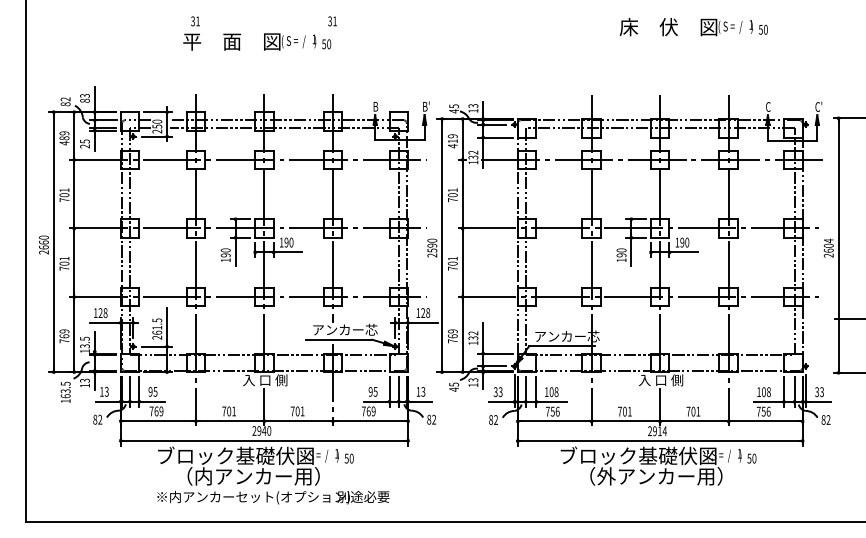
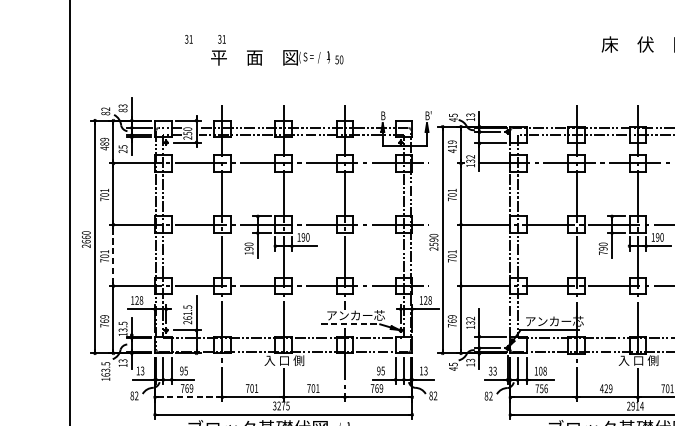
text: (332, 21) -> (188, 39), moved
text: (621, 260) -> (603, 253), 190 -> 790
line: (74, 262) -> (113, 255), solid -> dashed
line: (339, 339) -> (350, 324), solid -> dashed
text: (624, 411) -> (605, 388), 701 -> 429
line: (158, 421) -> (188, 397), solid -> dashed
text: (261, 430) -> (281, 405), 2940 -> 3275

